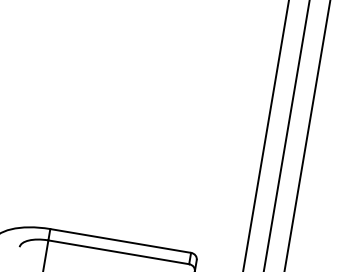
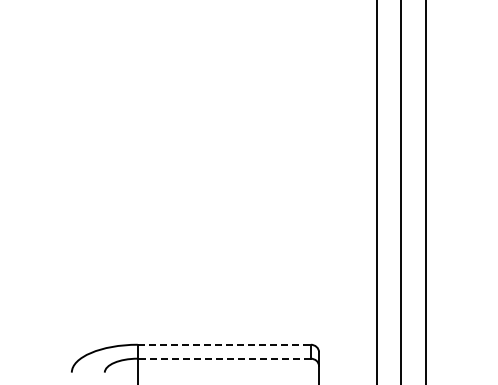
line: (120, 240) -> (224, 344), solid -> dashed
line: (119, 252) -> (224, 358), solid -> dashed

